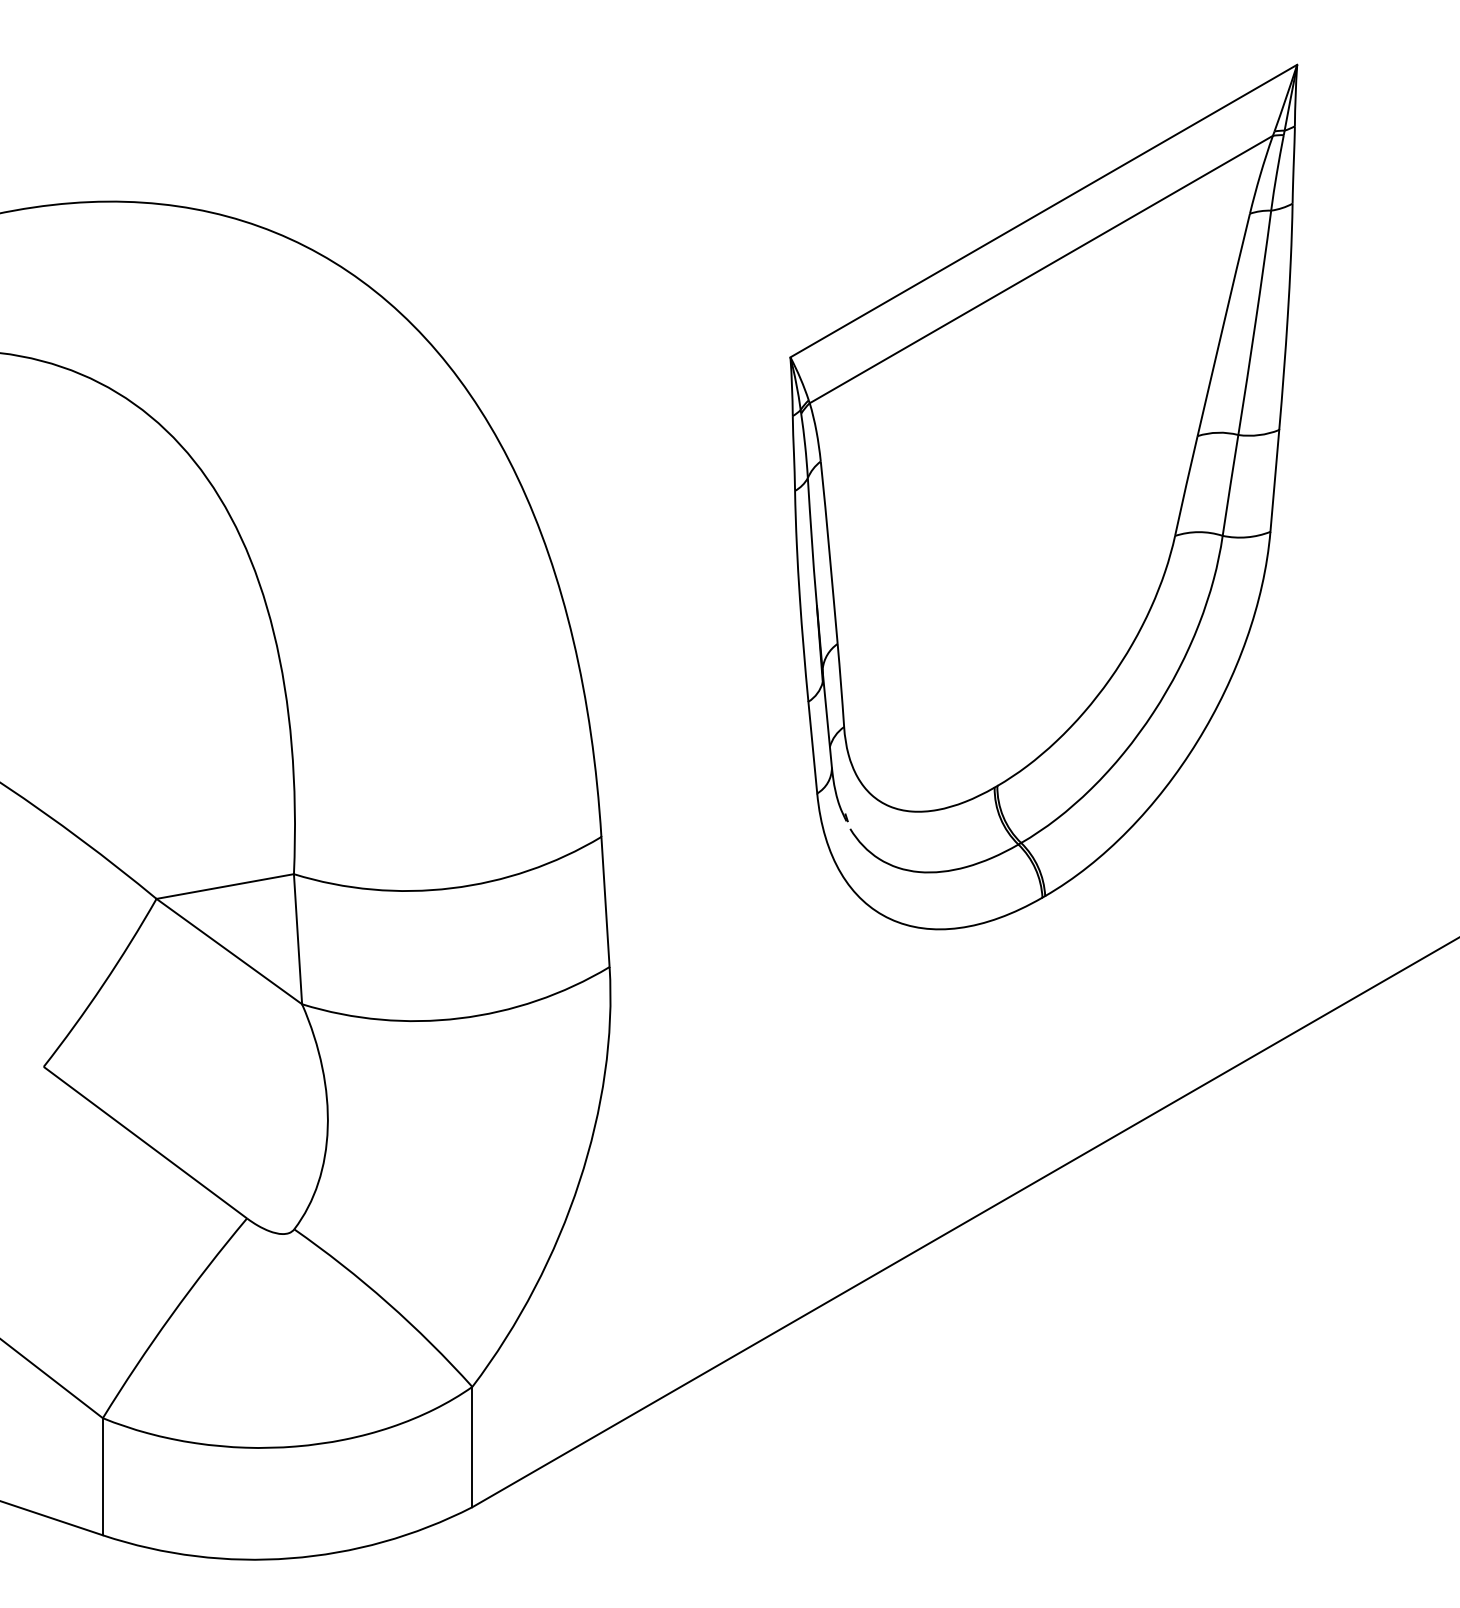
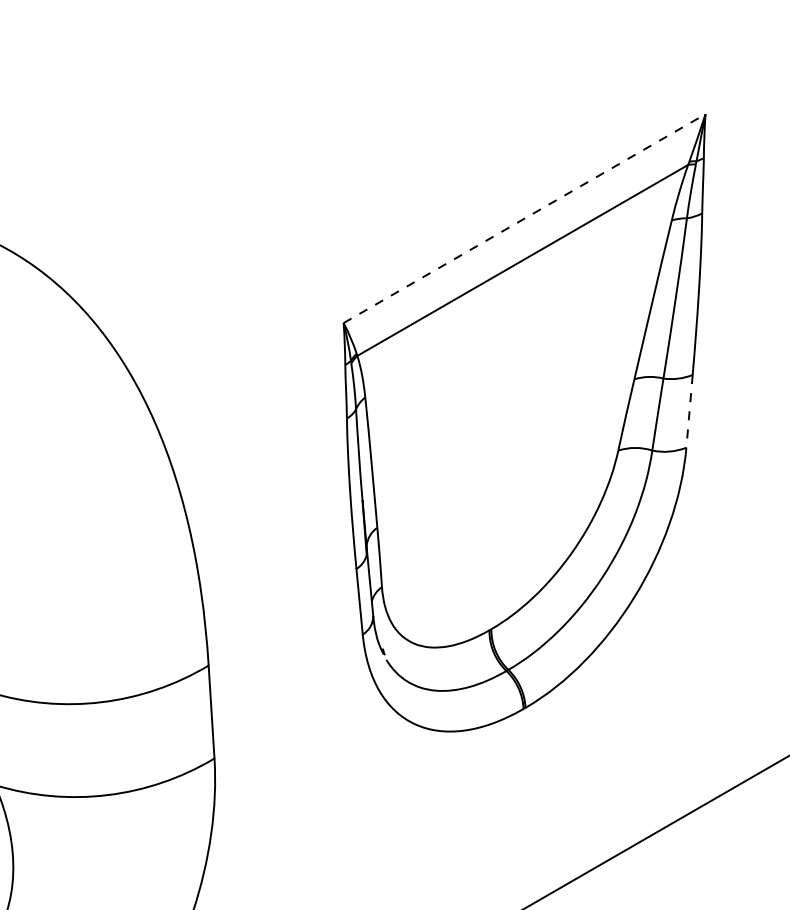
line: (1043, 211) -> (524, 218), solid -> dashed
line: (1274, 481) -> (689, 411), solid -> dashed

